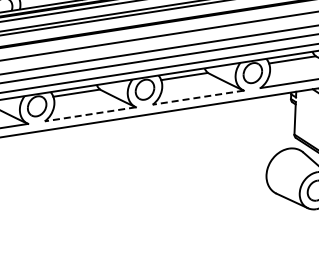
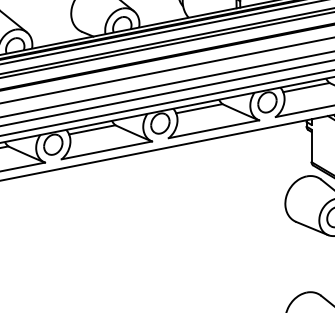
line: (197, 97) -> (213, 129), dashed -> solid
line: (90, 114) -> (106, 150), dashed -> solid

